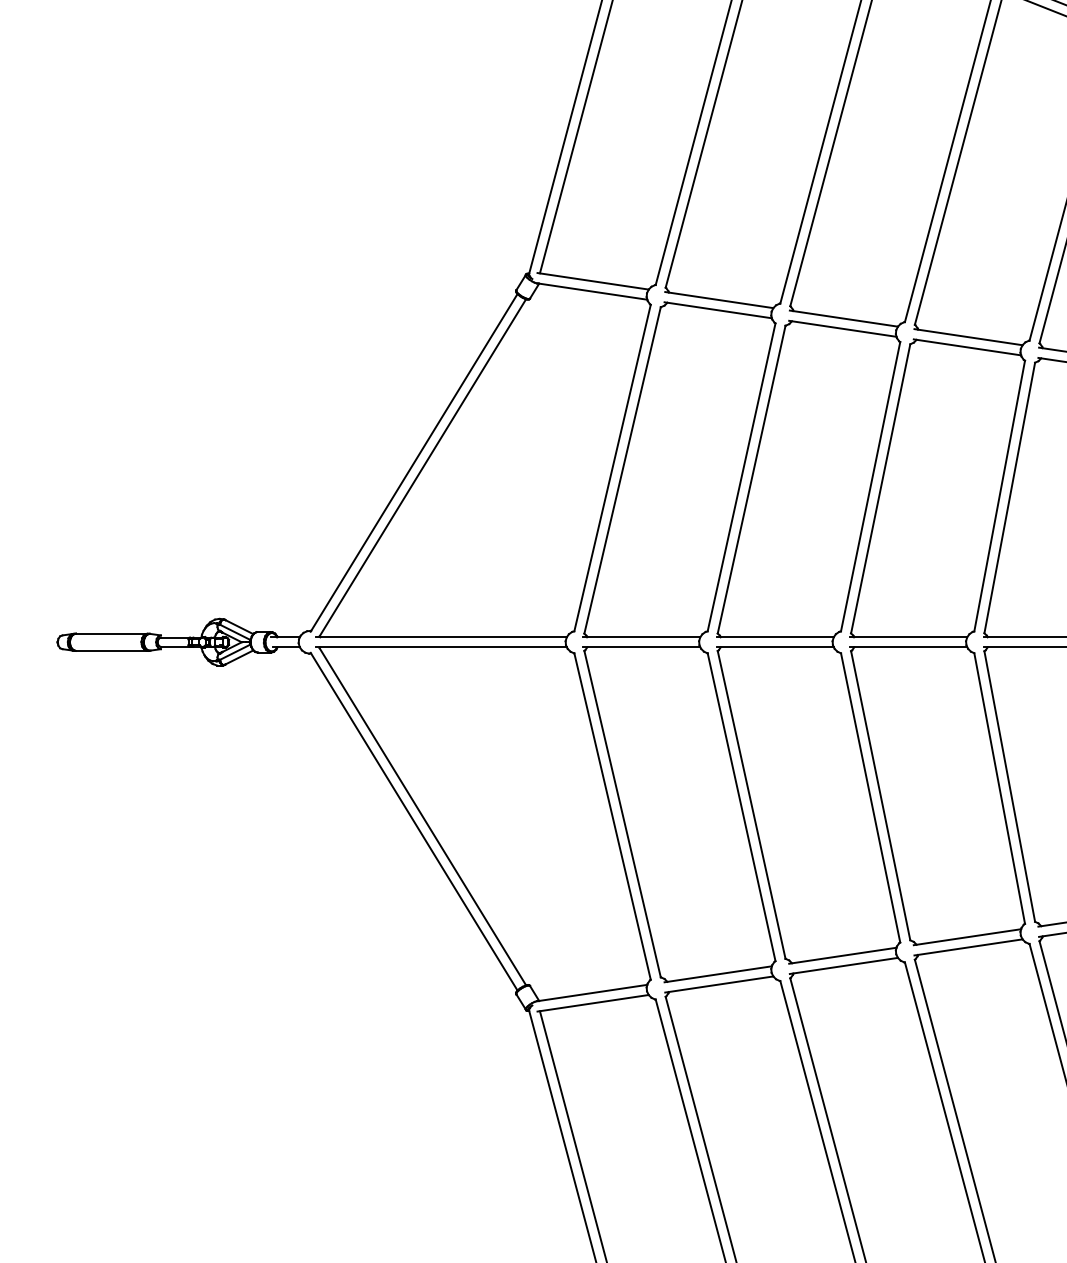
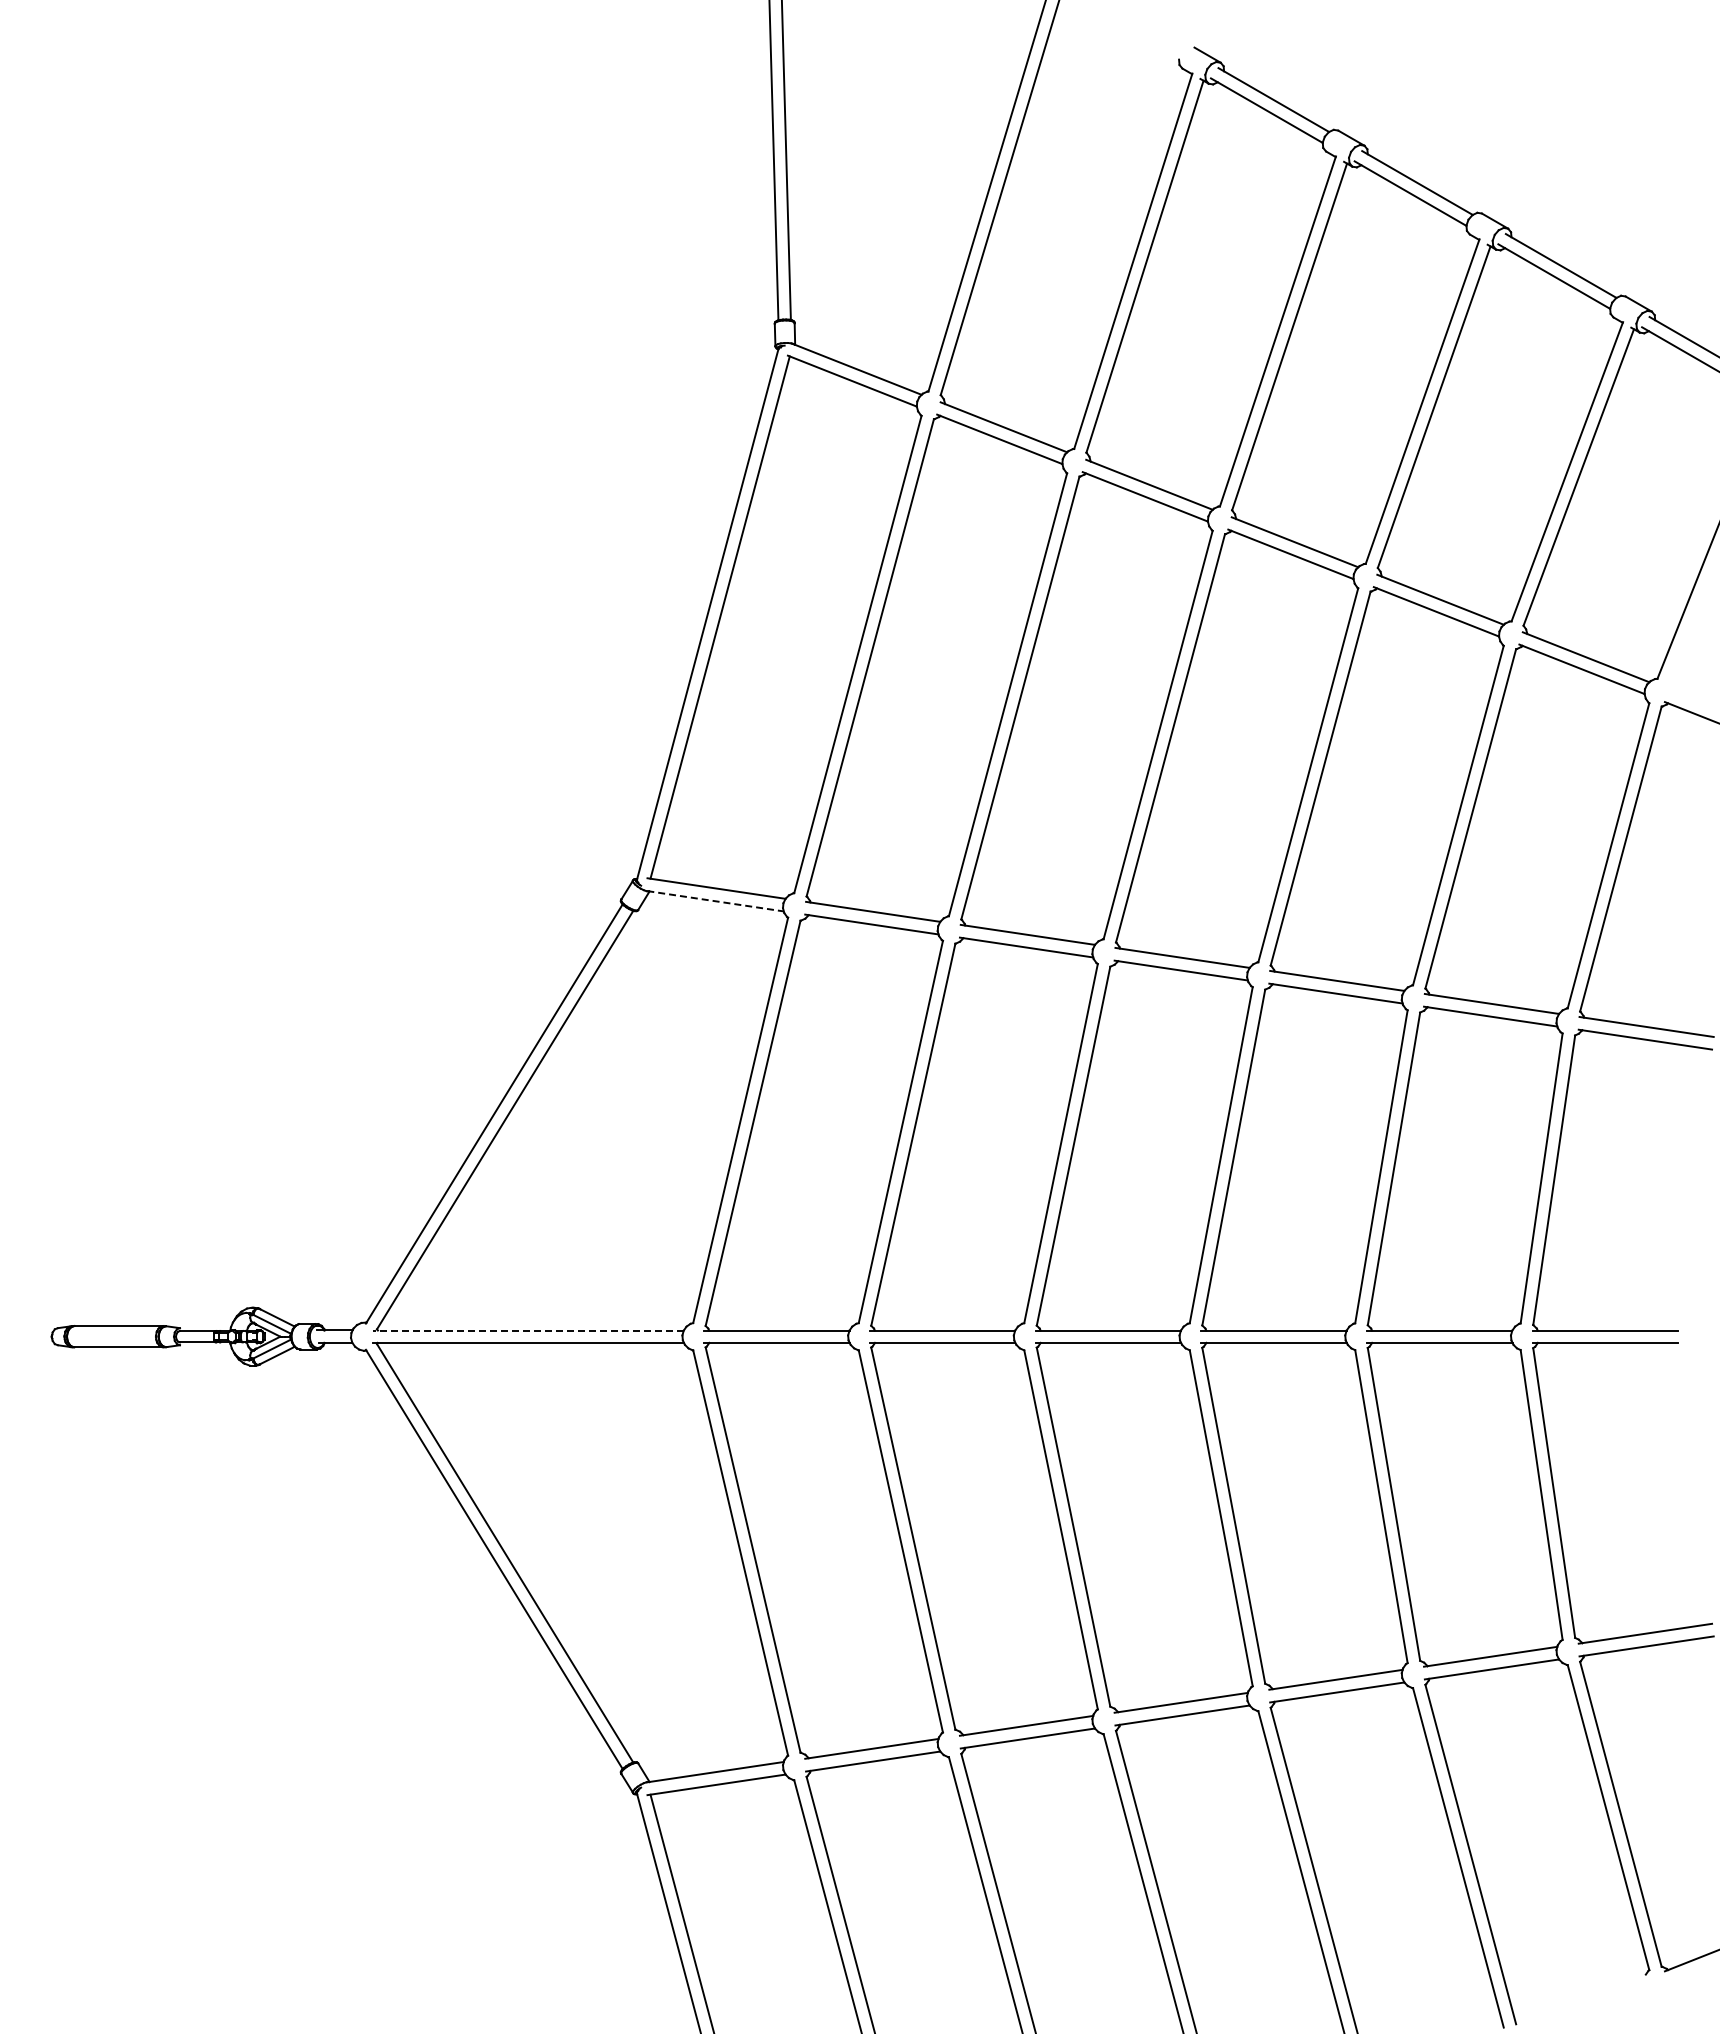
line: (593, 291) -> (716, 901), solid -> dashed
line: (441, 637) -> (528, 1330), solid -> dashed

